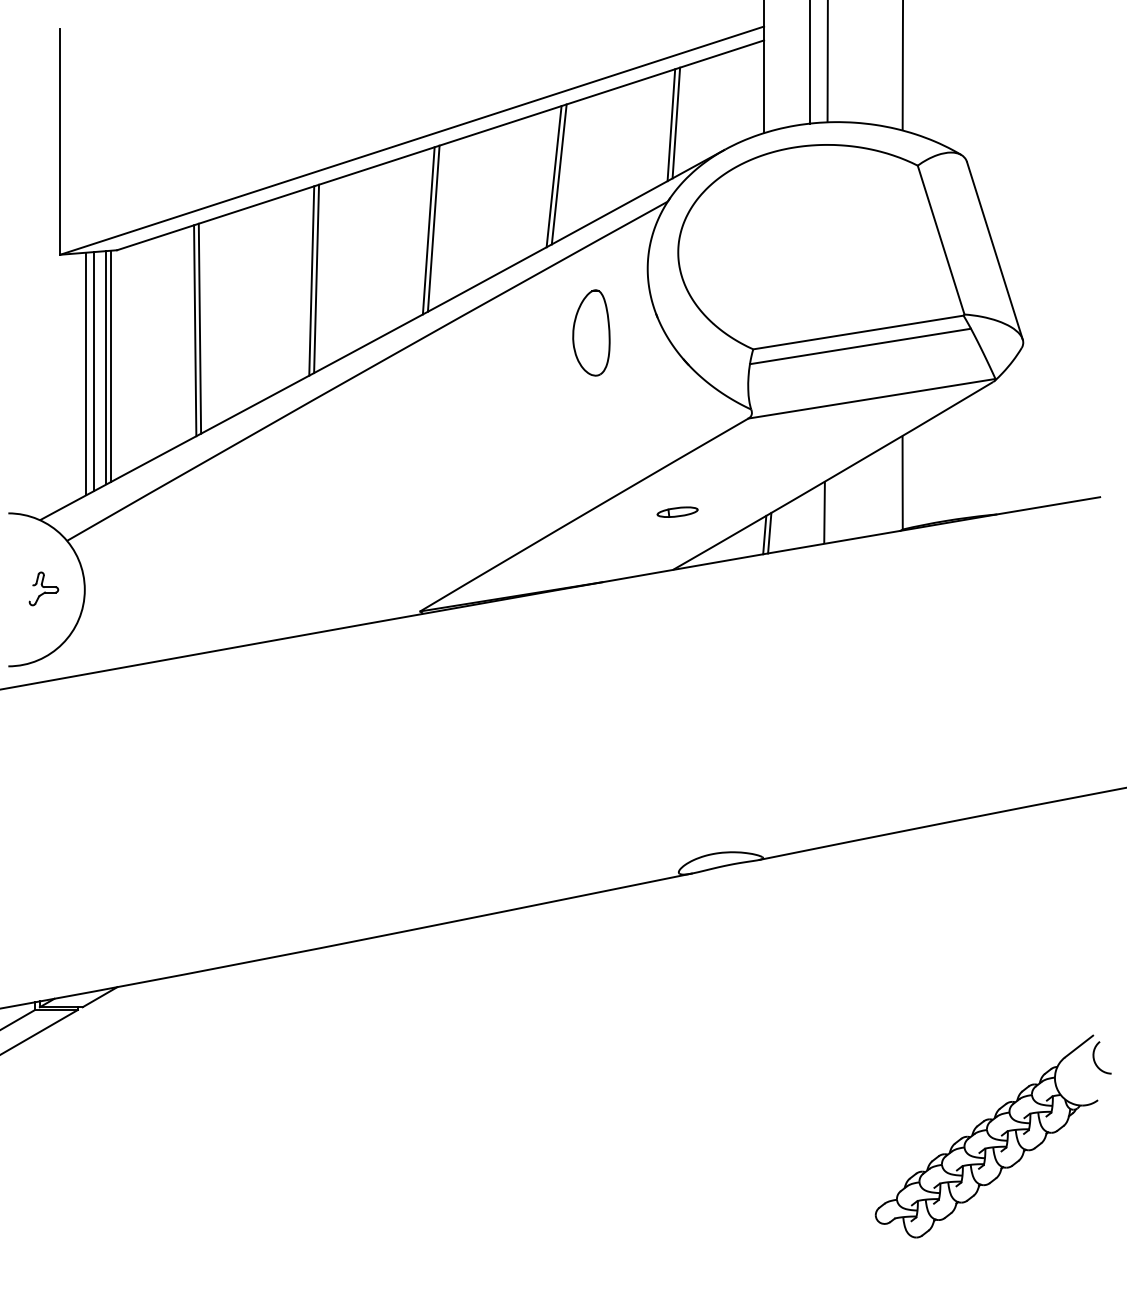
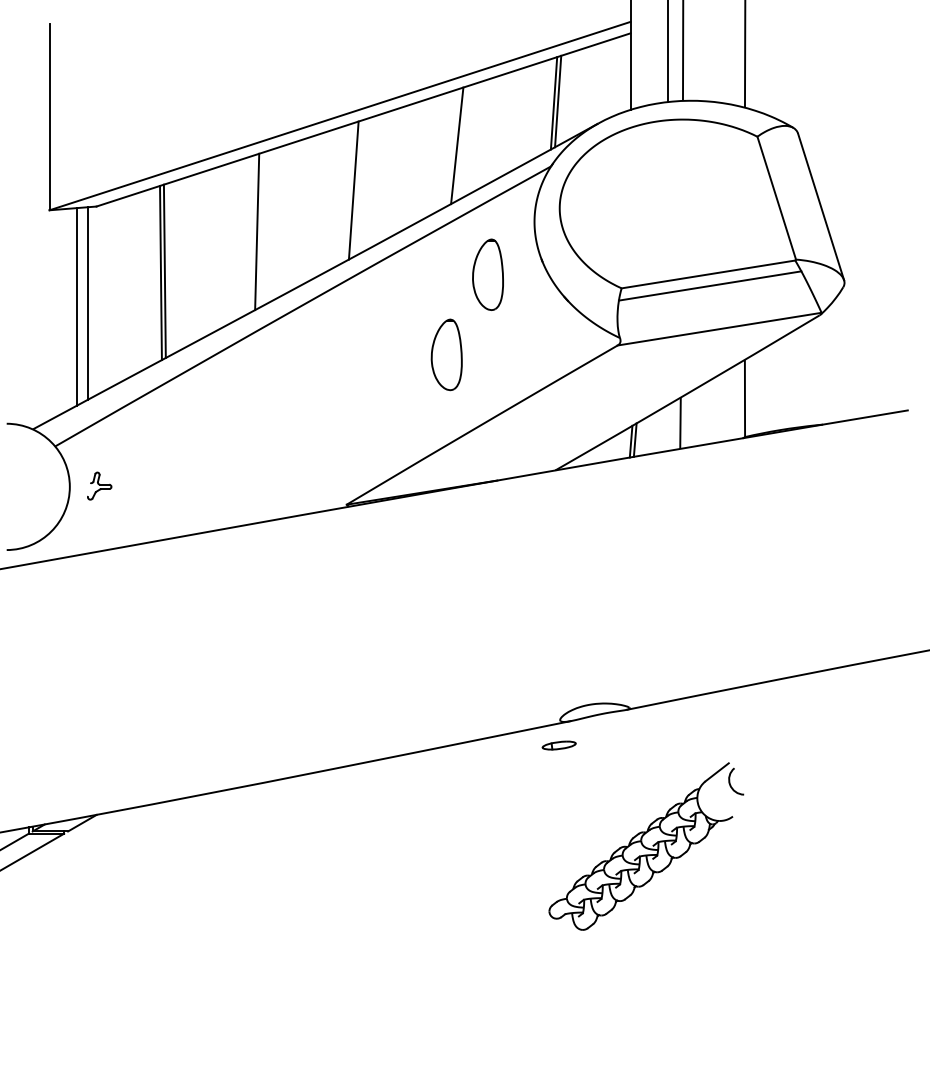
line: (558, 174) -> (460, 144), removed
line: (433, 228) -> (357, 188), removed
line: (316, 278) -> (261, 229), removed
line: (111, 365) -> (91, 301), removed
line: (85, 373) -> (70, 308), removed
part: (541, 429) -> (446, 354), added
part: (677, 511) -> (559, 744), moved
part: (43, 588) -> (99, 485), moved
part: (992, 1136) -> (645, 846), moved

